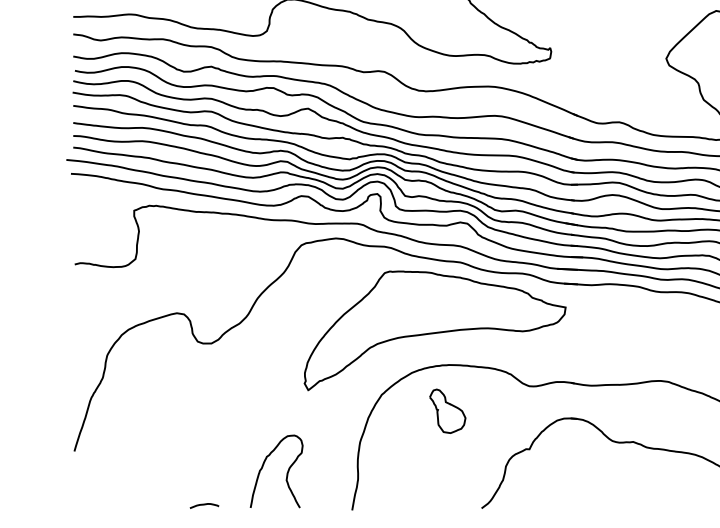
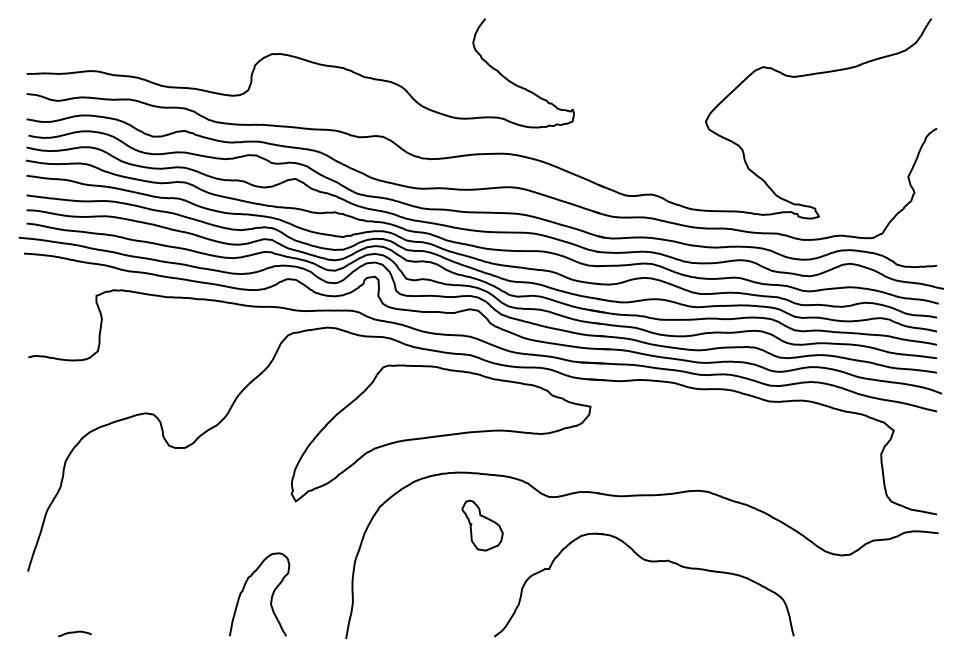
part: (447, 411) -> (482, 525), moved
curve: (204, 505) -> (74, 633), moved

